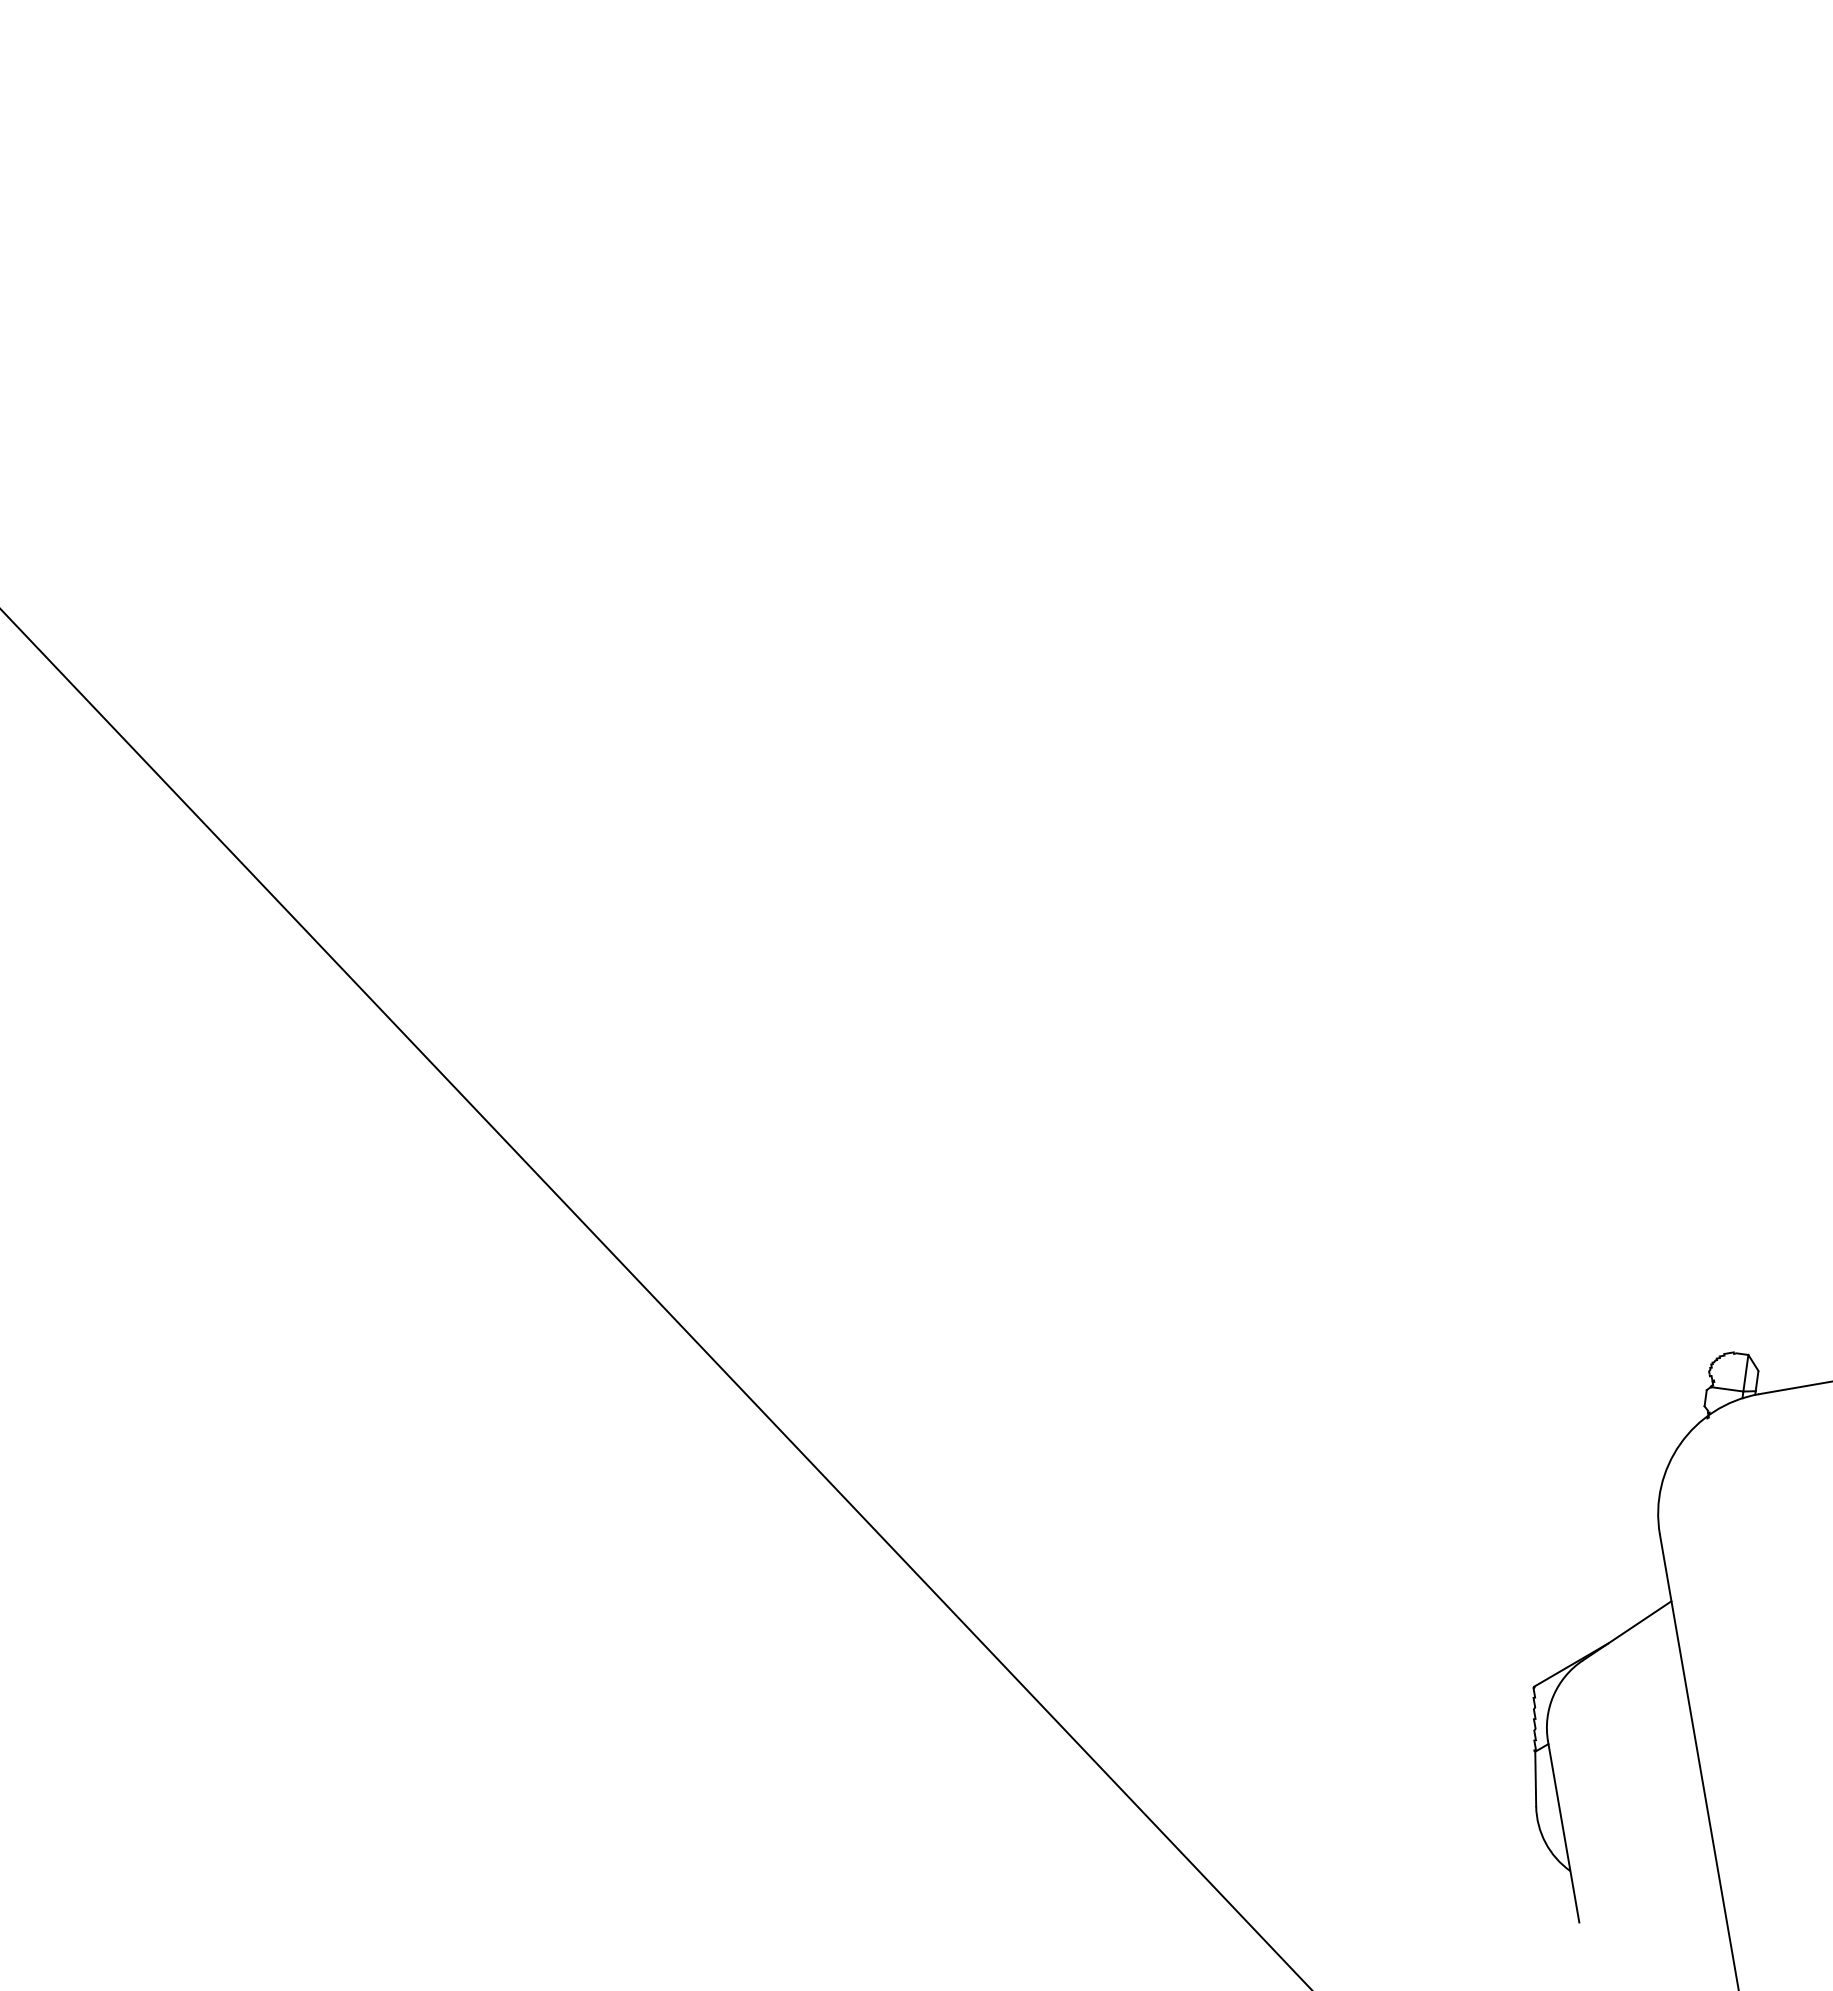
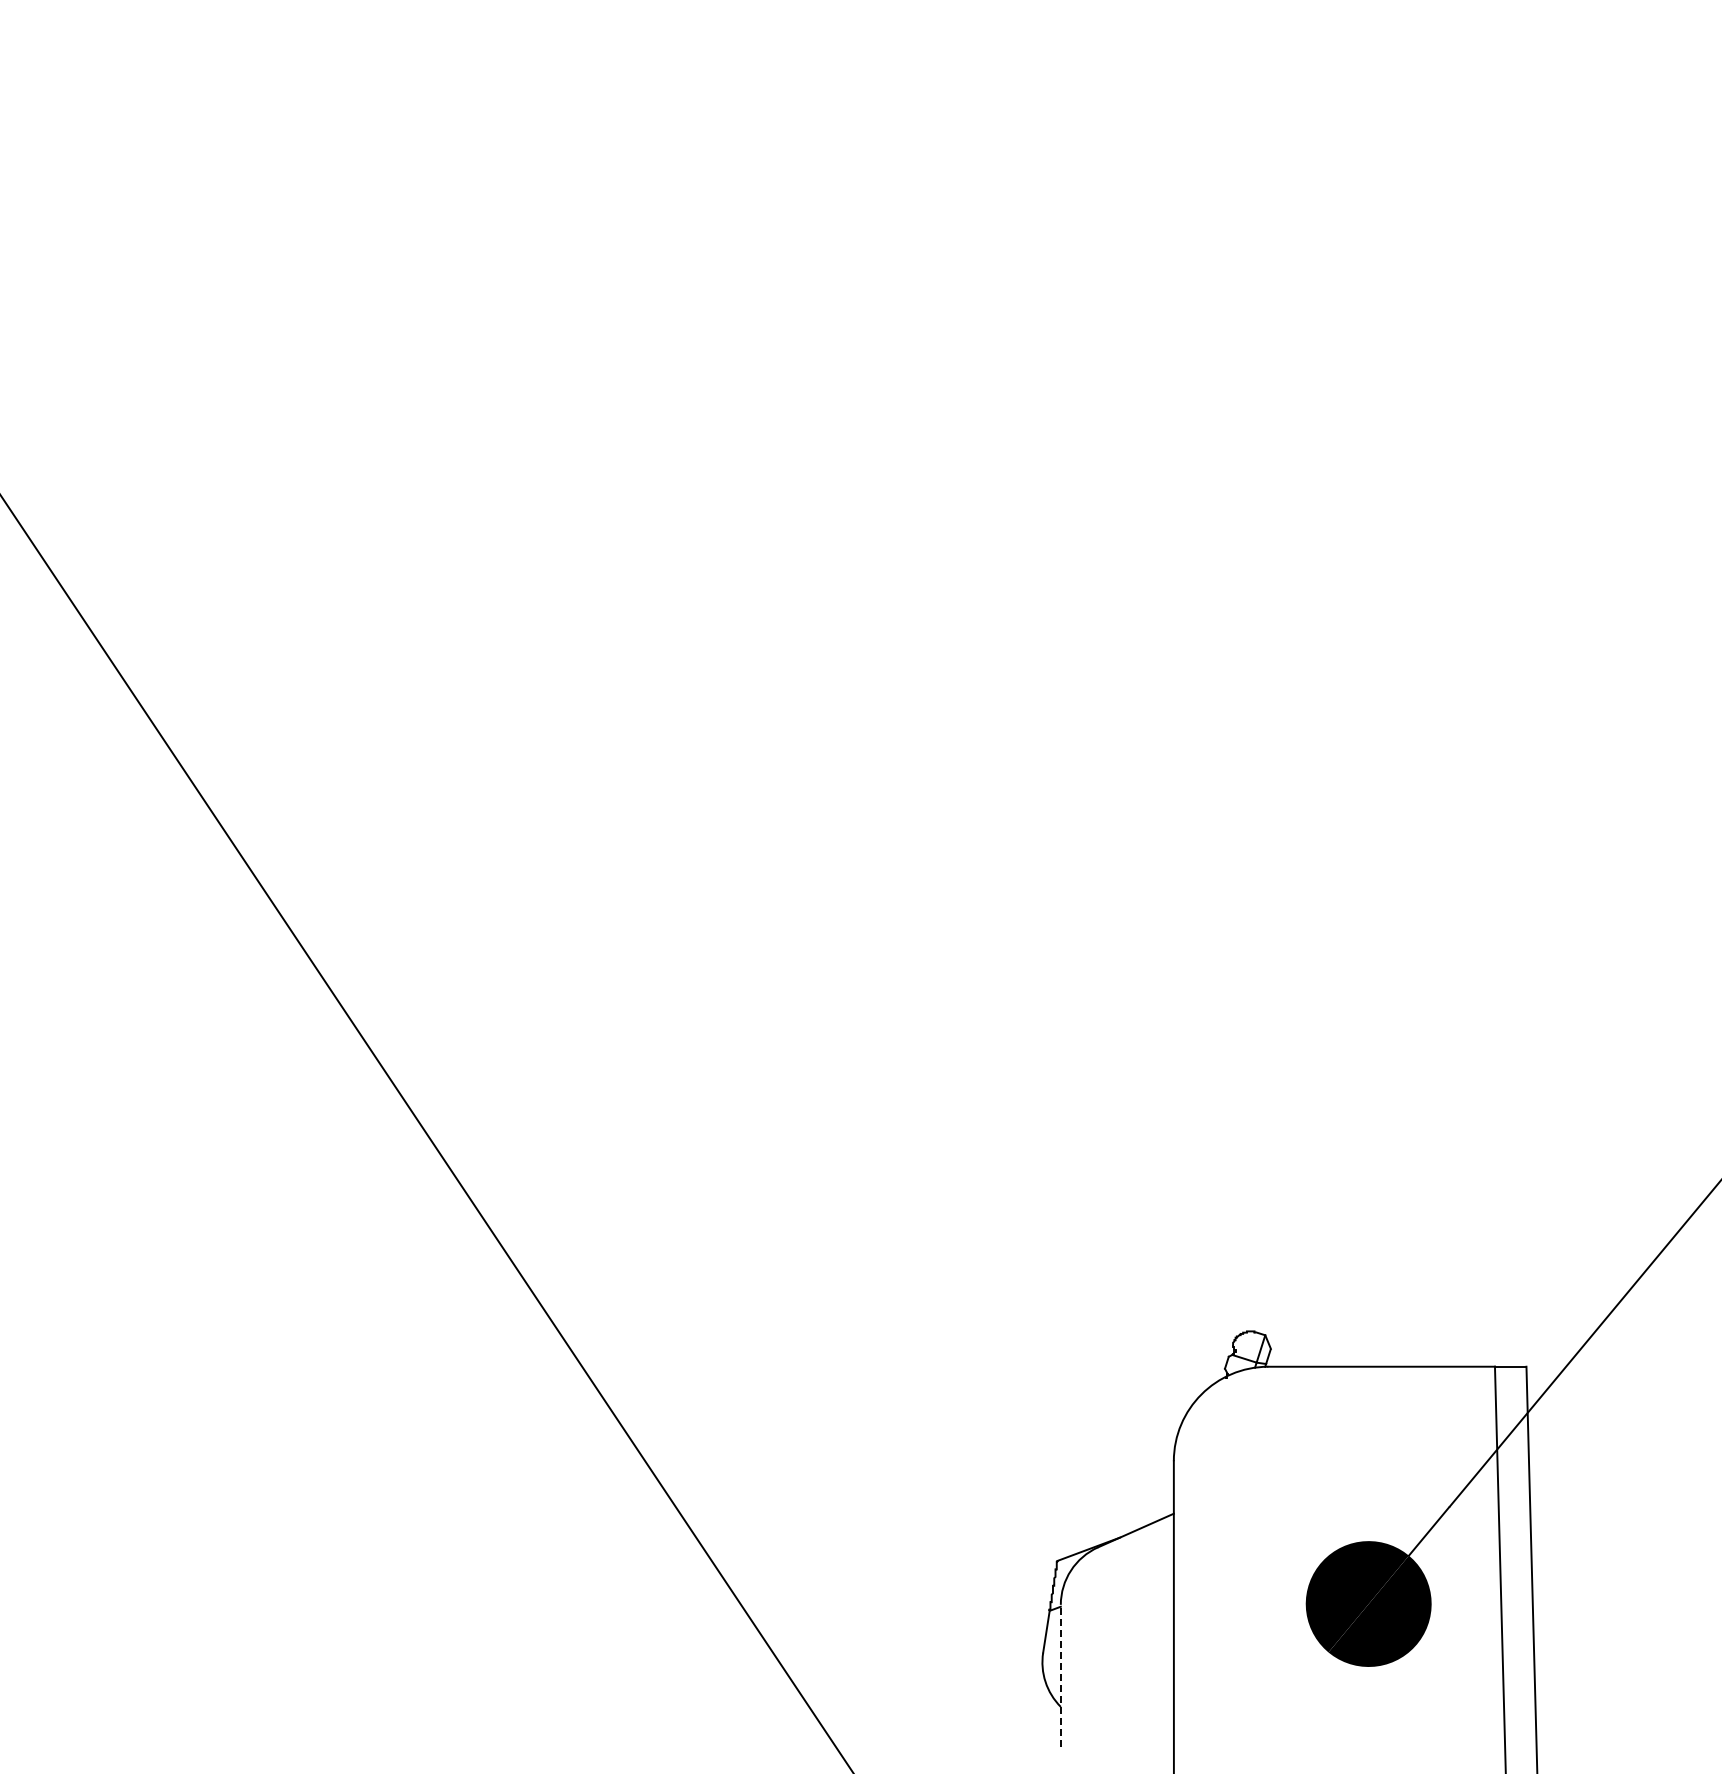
line: (1563, 1831) -> (1060, 1675), solid -> dashed

